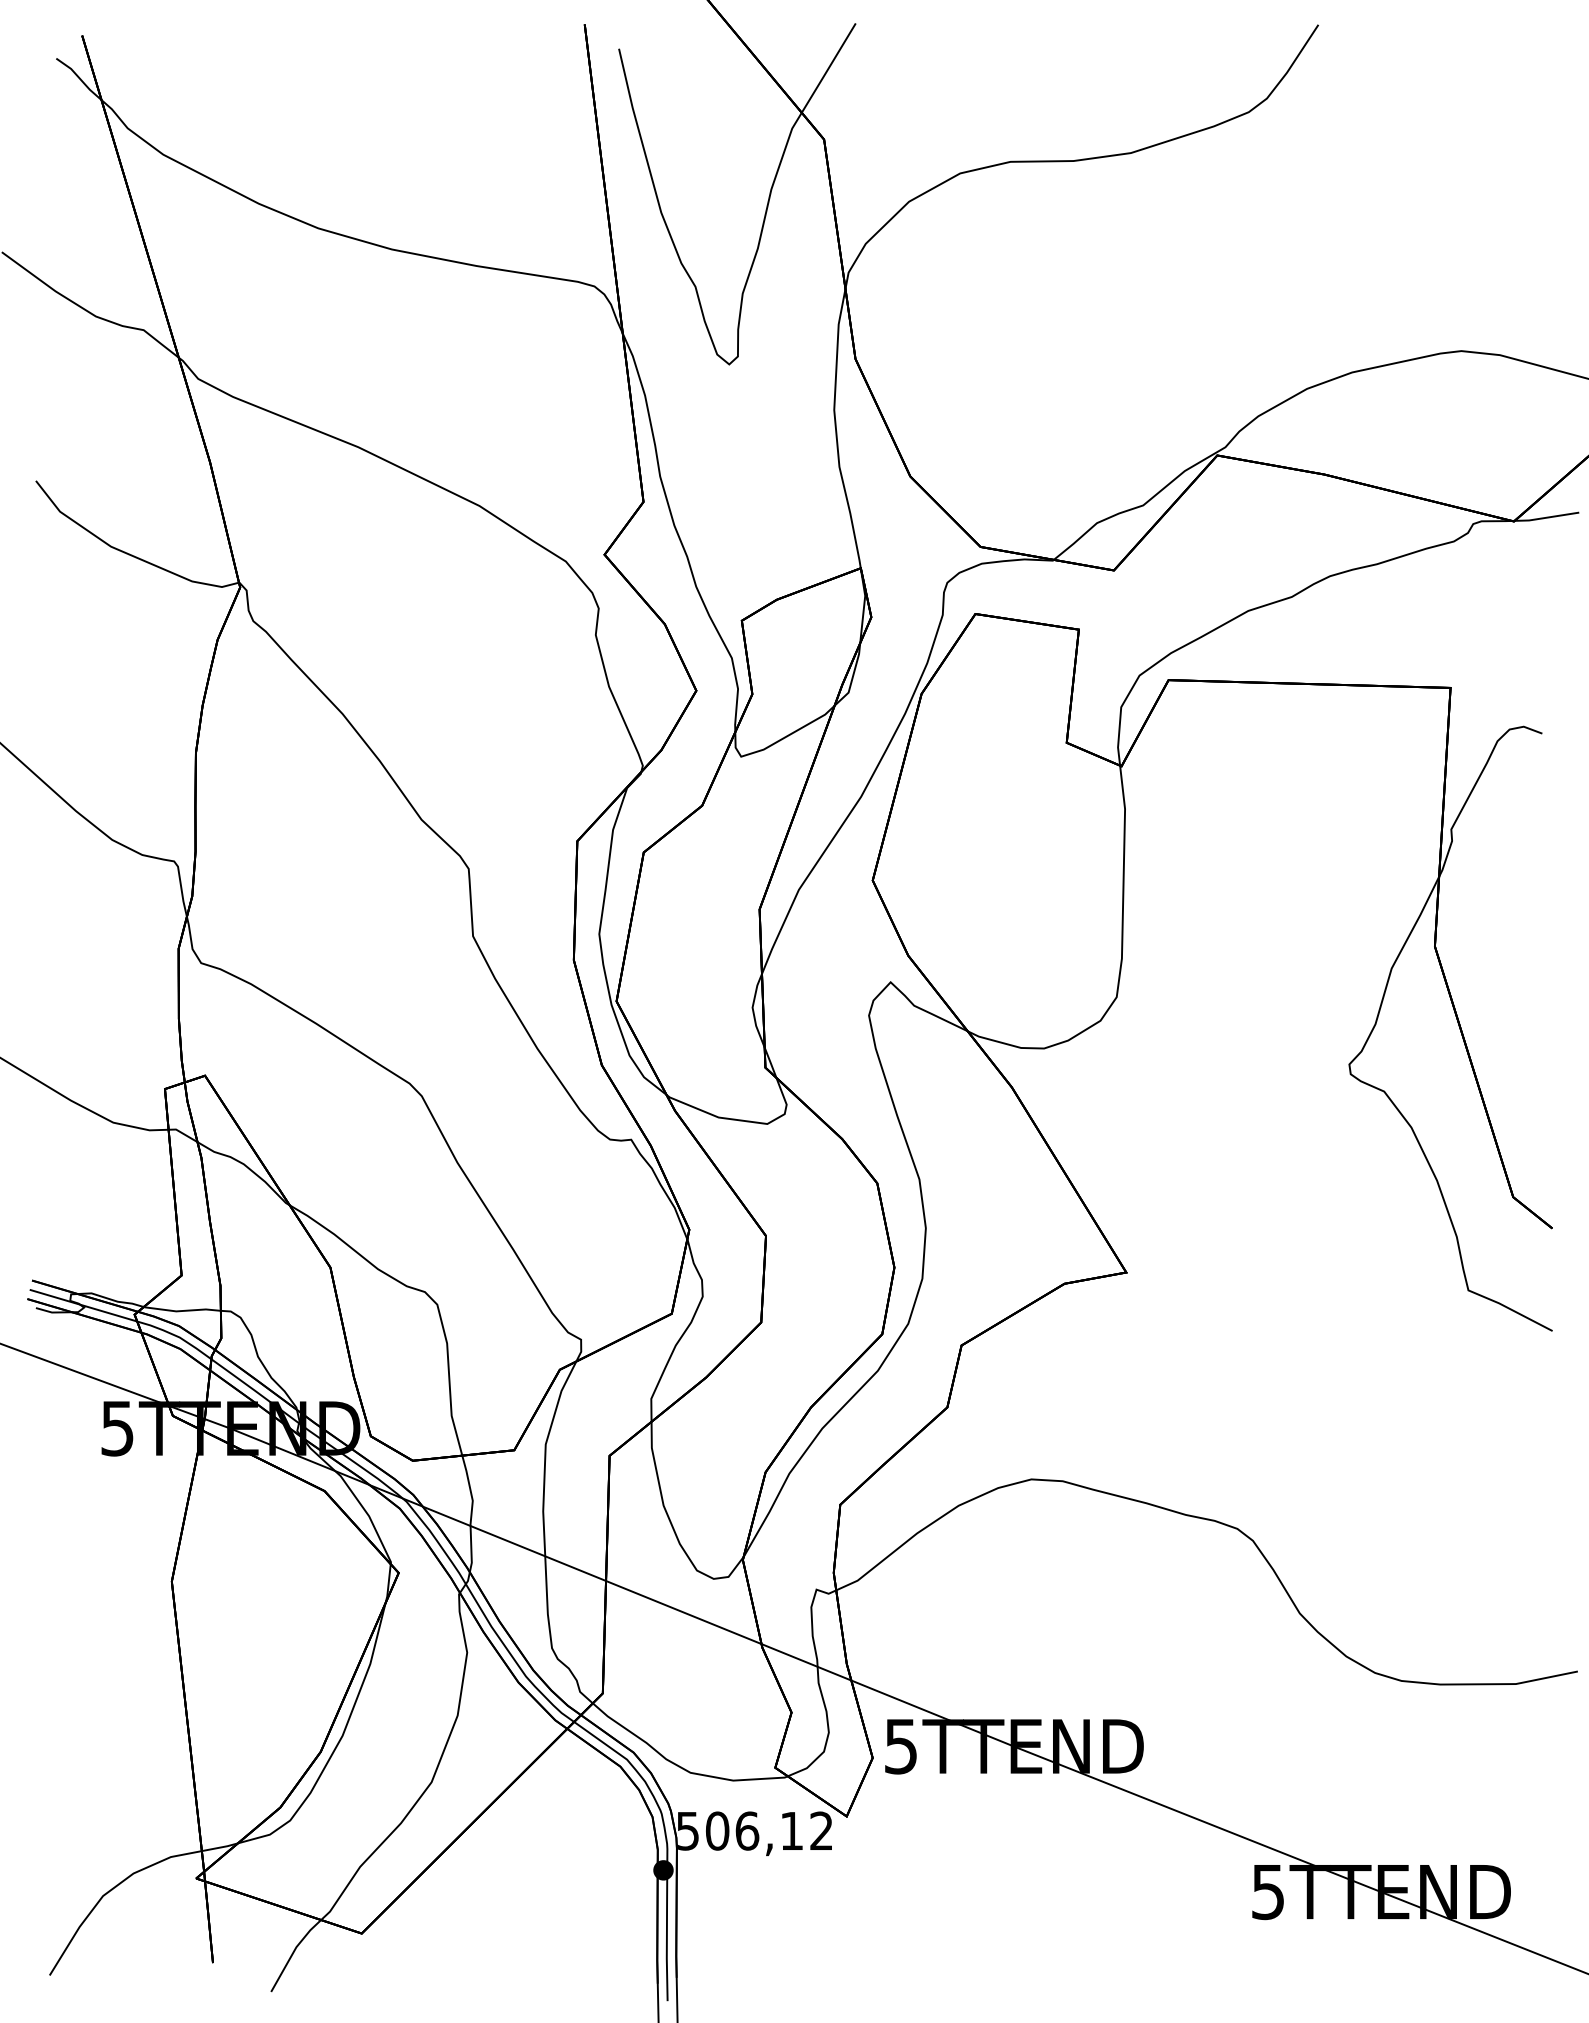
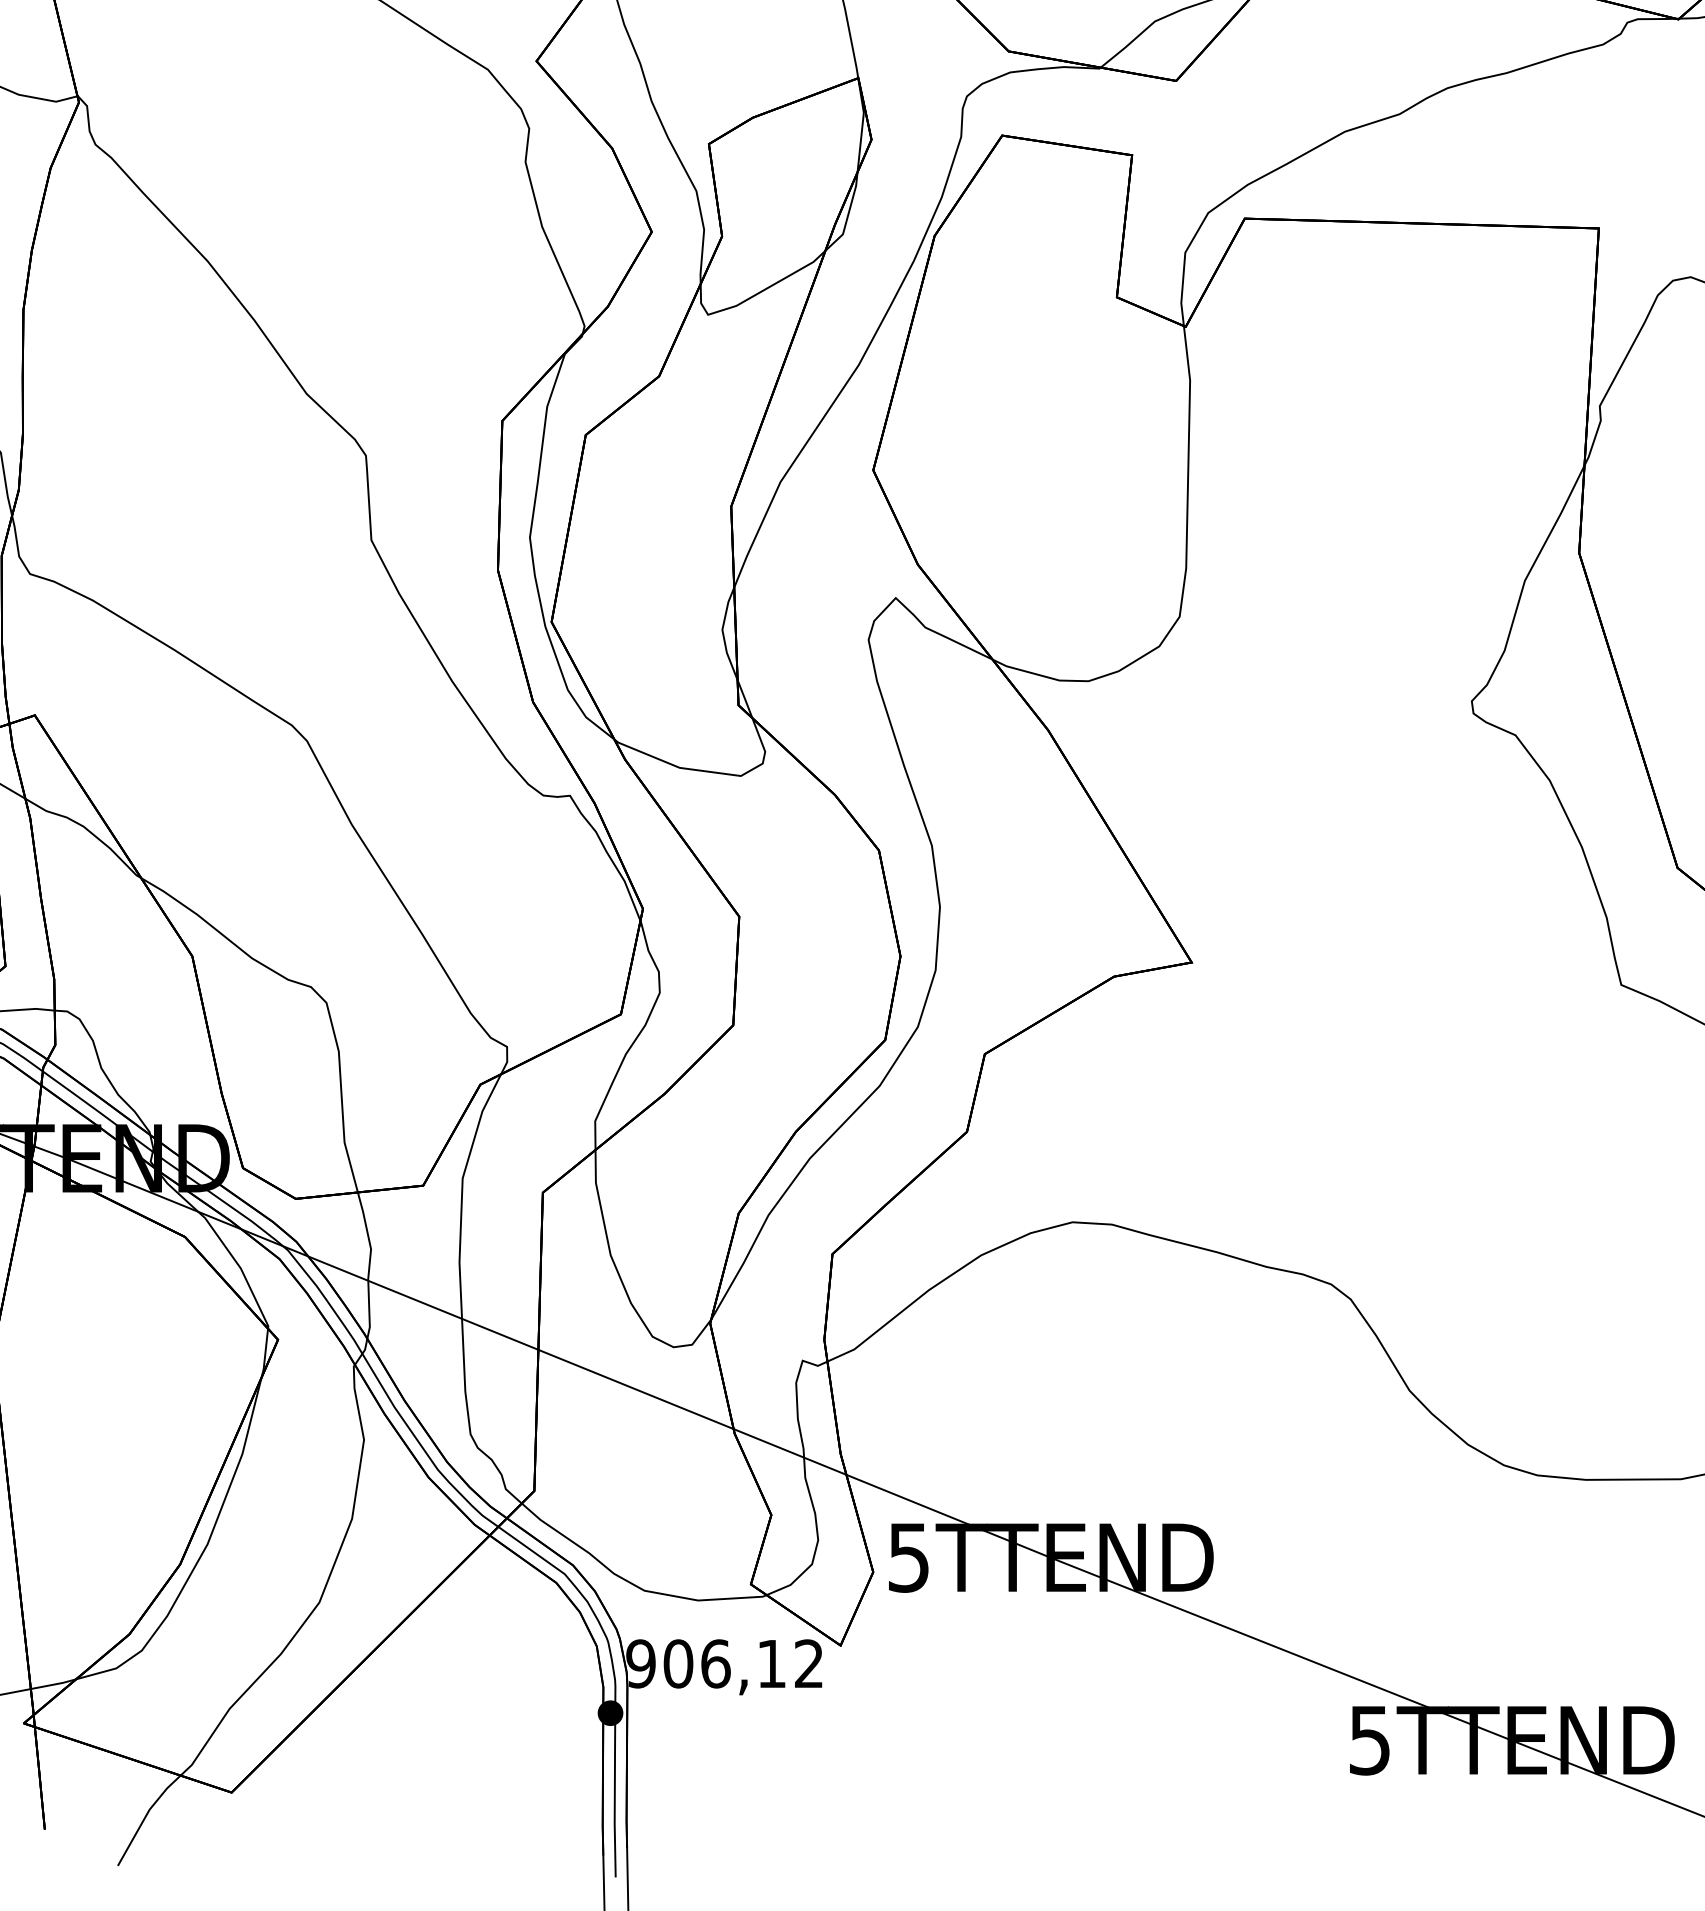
text: (687, 1830) -> (640, 1663), 506,12 -> 906,12

